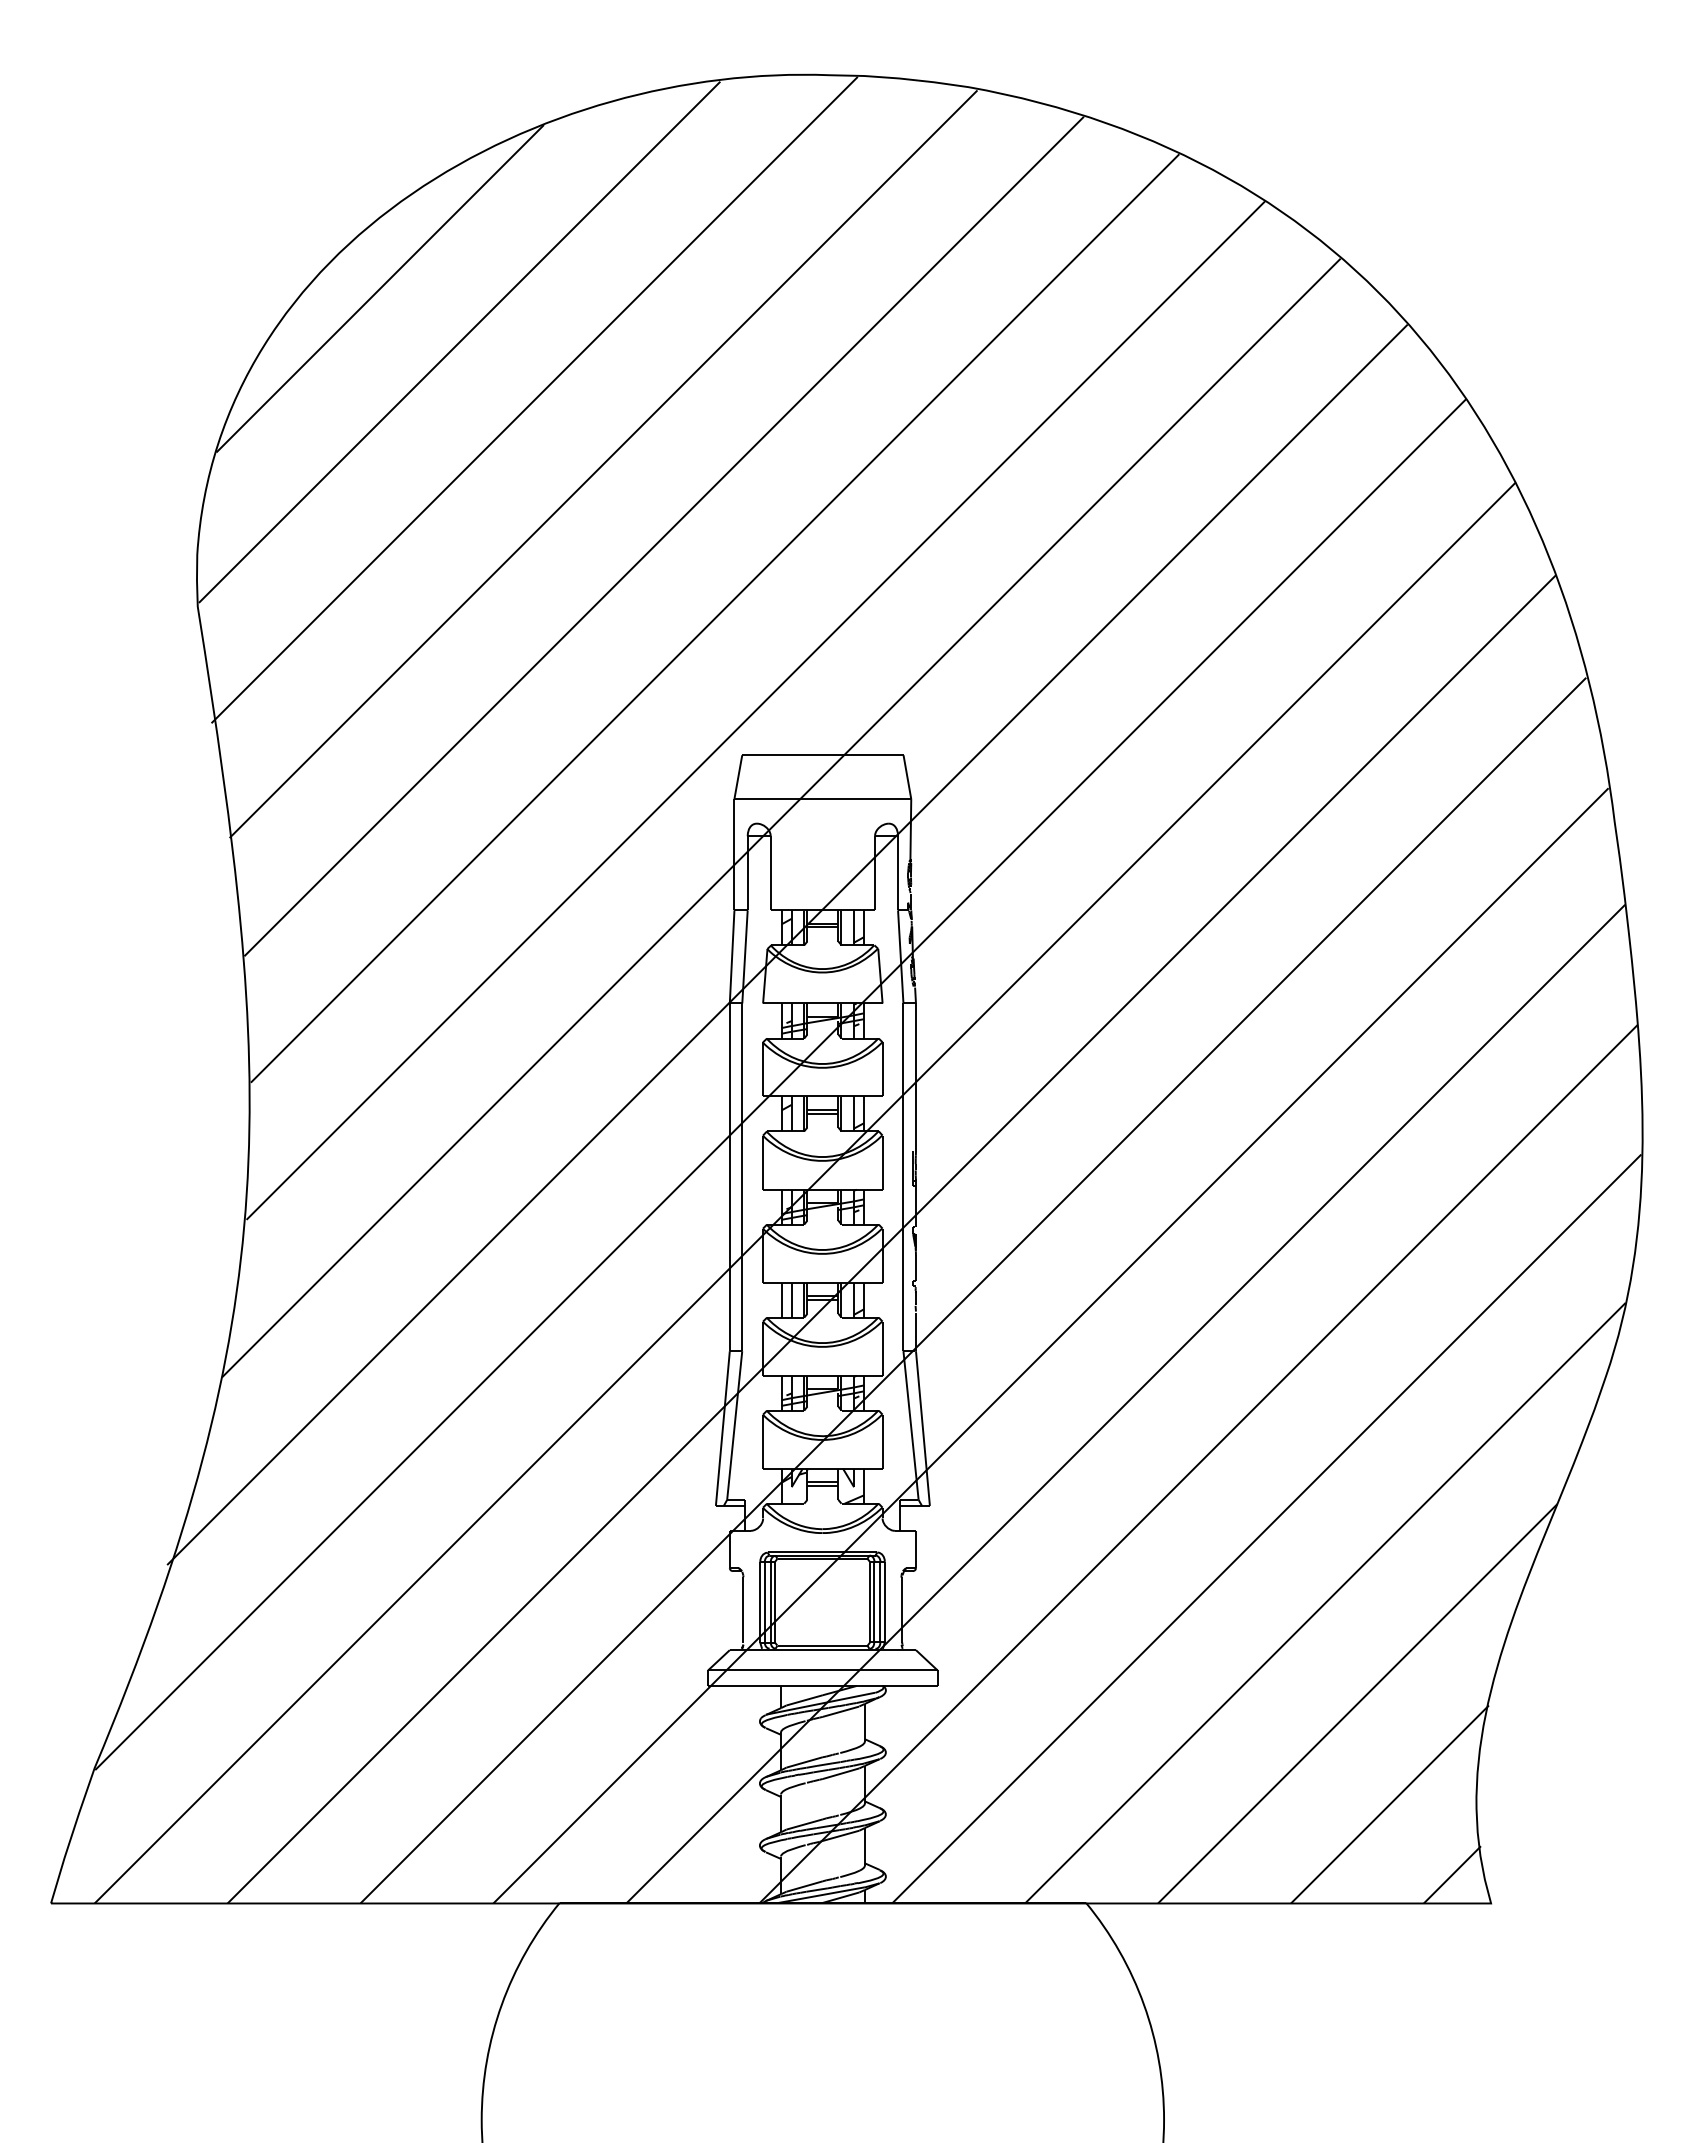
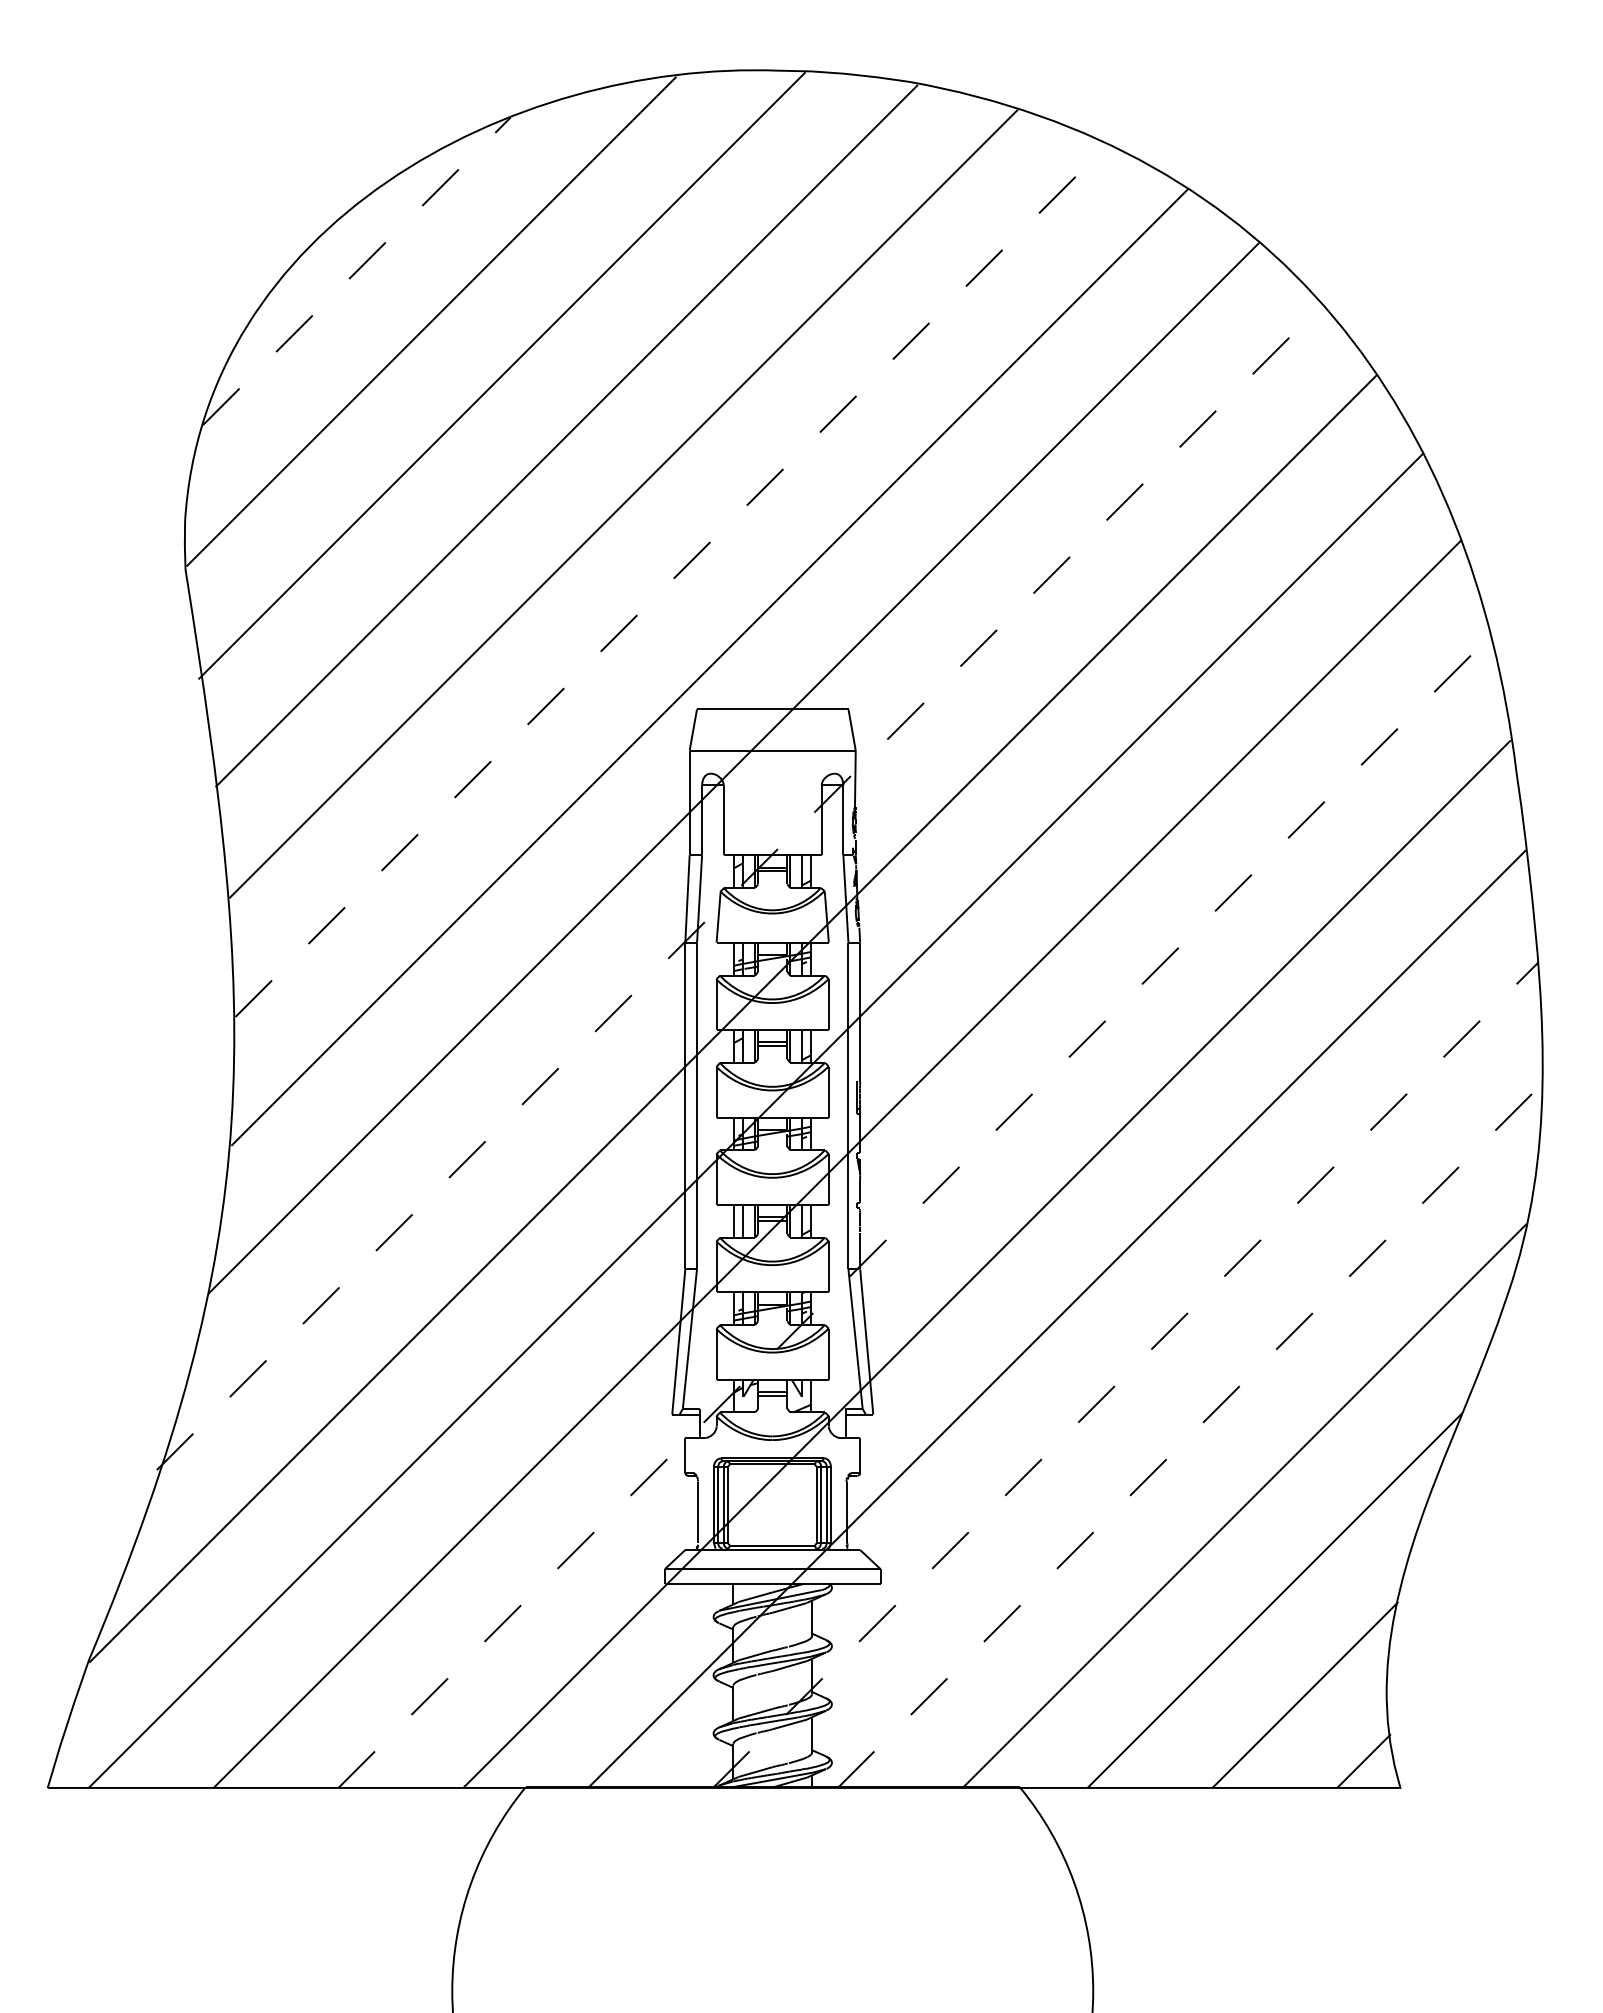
line: (380, 288) -> (357, 271), solid -> dashed
line: (715, 618) -> (671, 580), solid -> dashed
line: (787, 944) -> (739, 887), solid -> dashed
line: (973, 1290) -> (914, 1212), solid -> dashed
line: (1198, 1463) -> (1125, 1374), solid -> dashed
line: (1266, 1528) -> (1189, 1435), solid -> dashed

